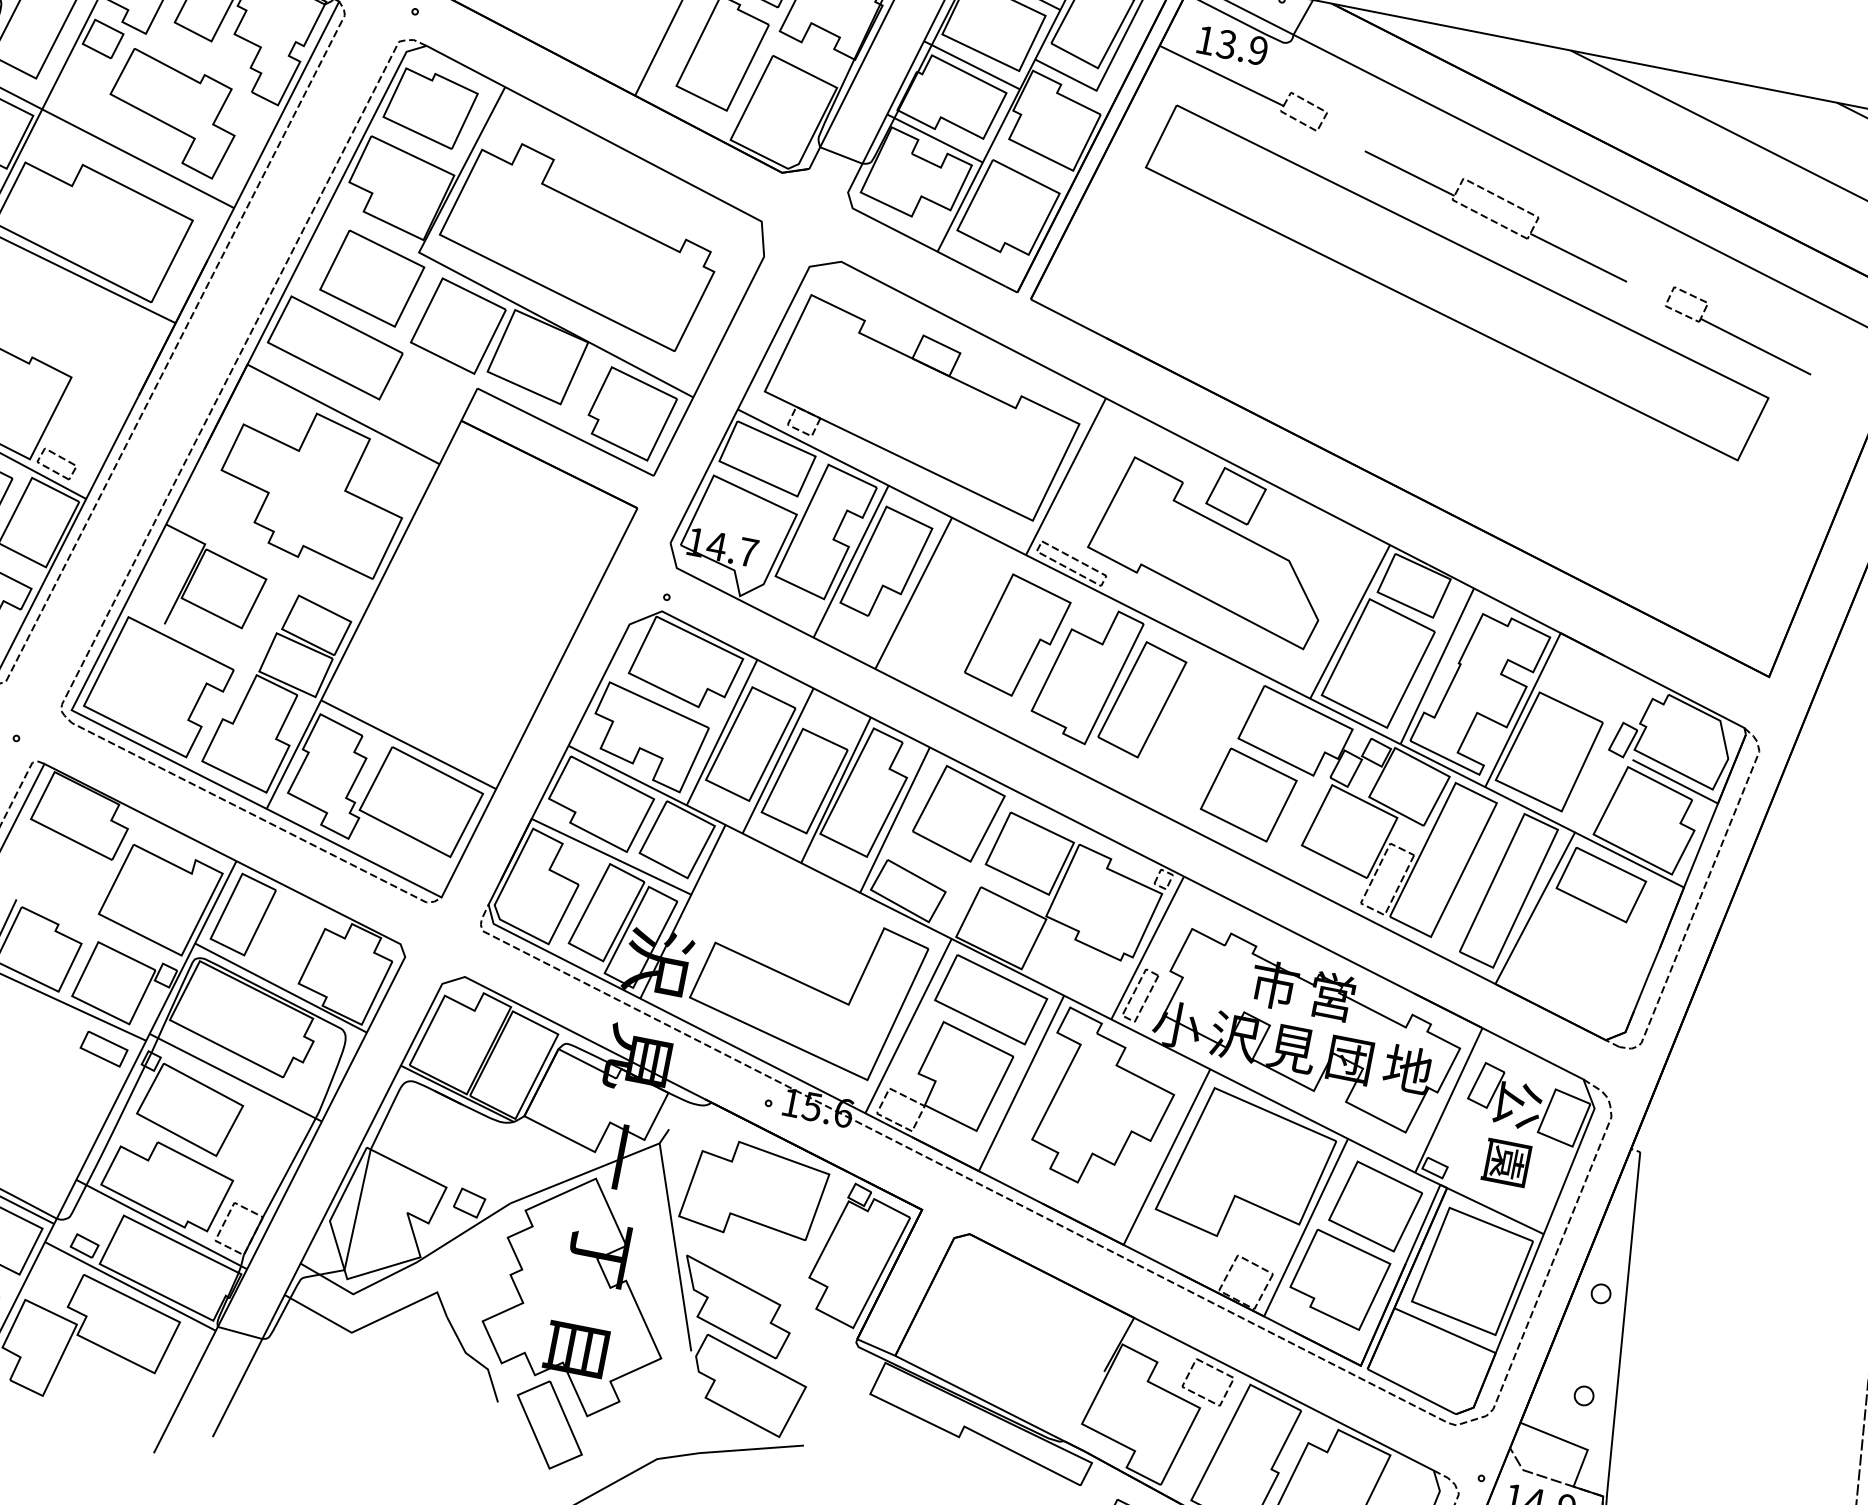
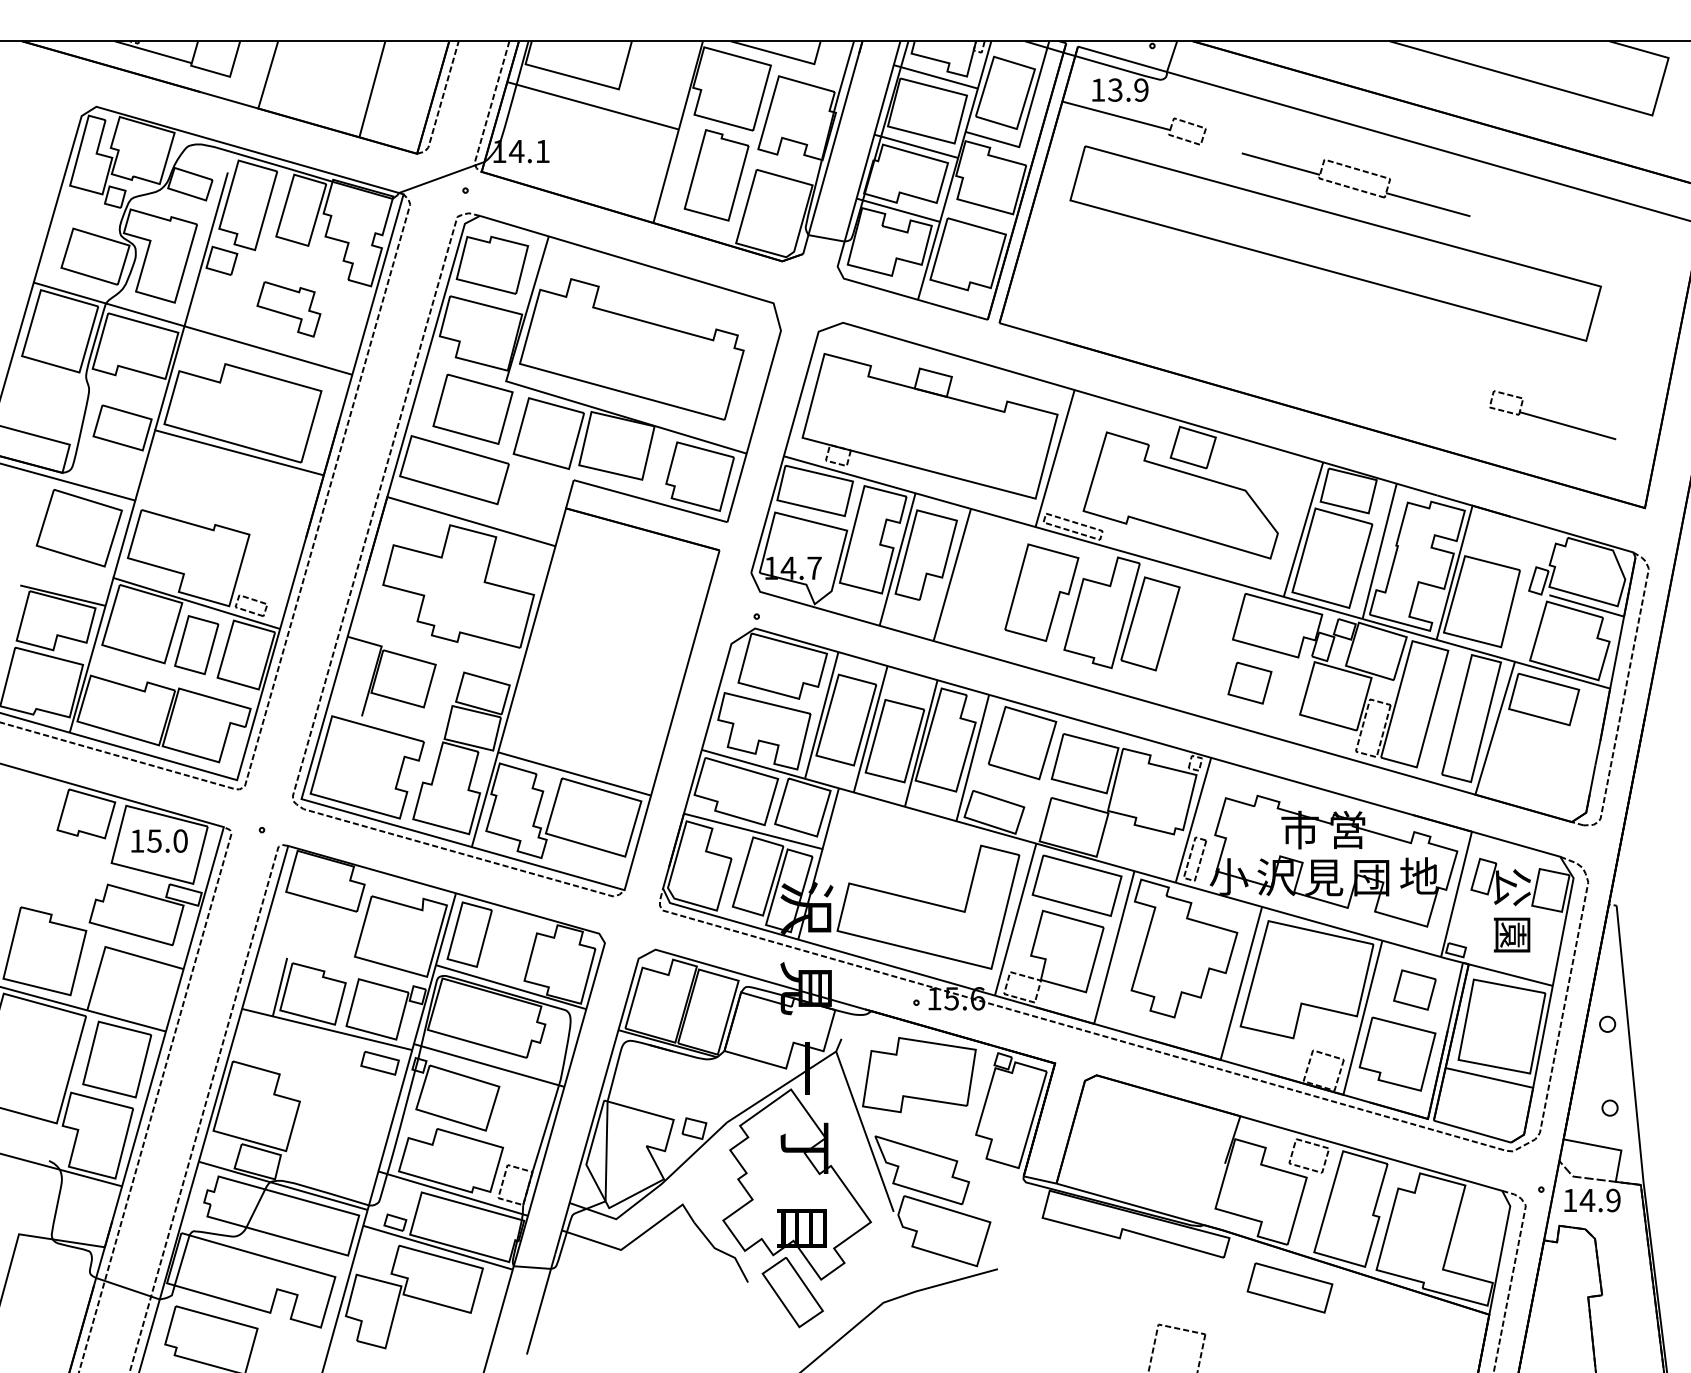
part: (172, 113) -> (288, 309), size x0.6
part: (1739, 330) -> (1552, 415), moved
part: (1248, 795) -> (1249, 683), size x0.6
part: (1375, 1205) -> (1414, 989), size x0.6

